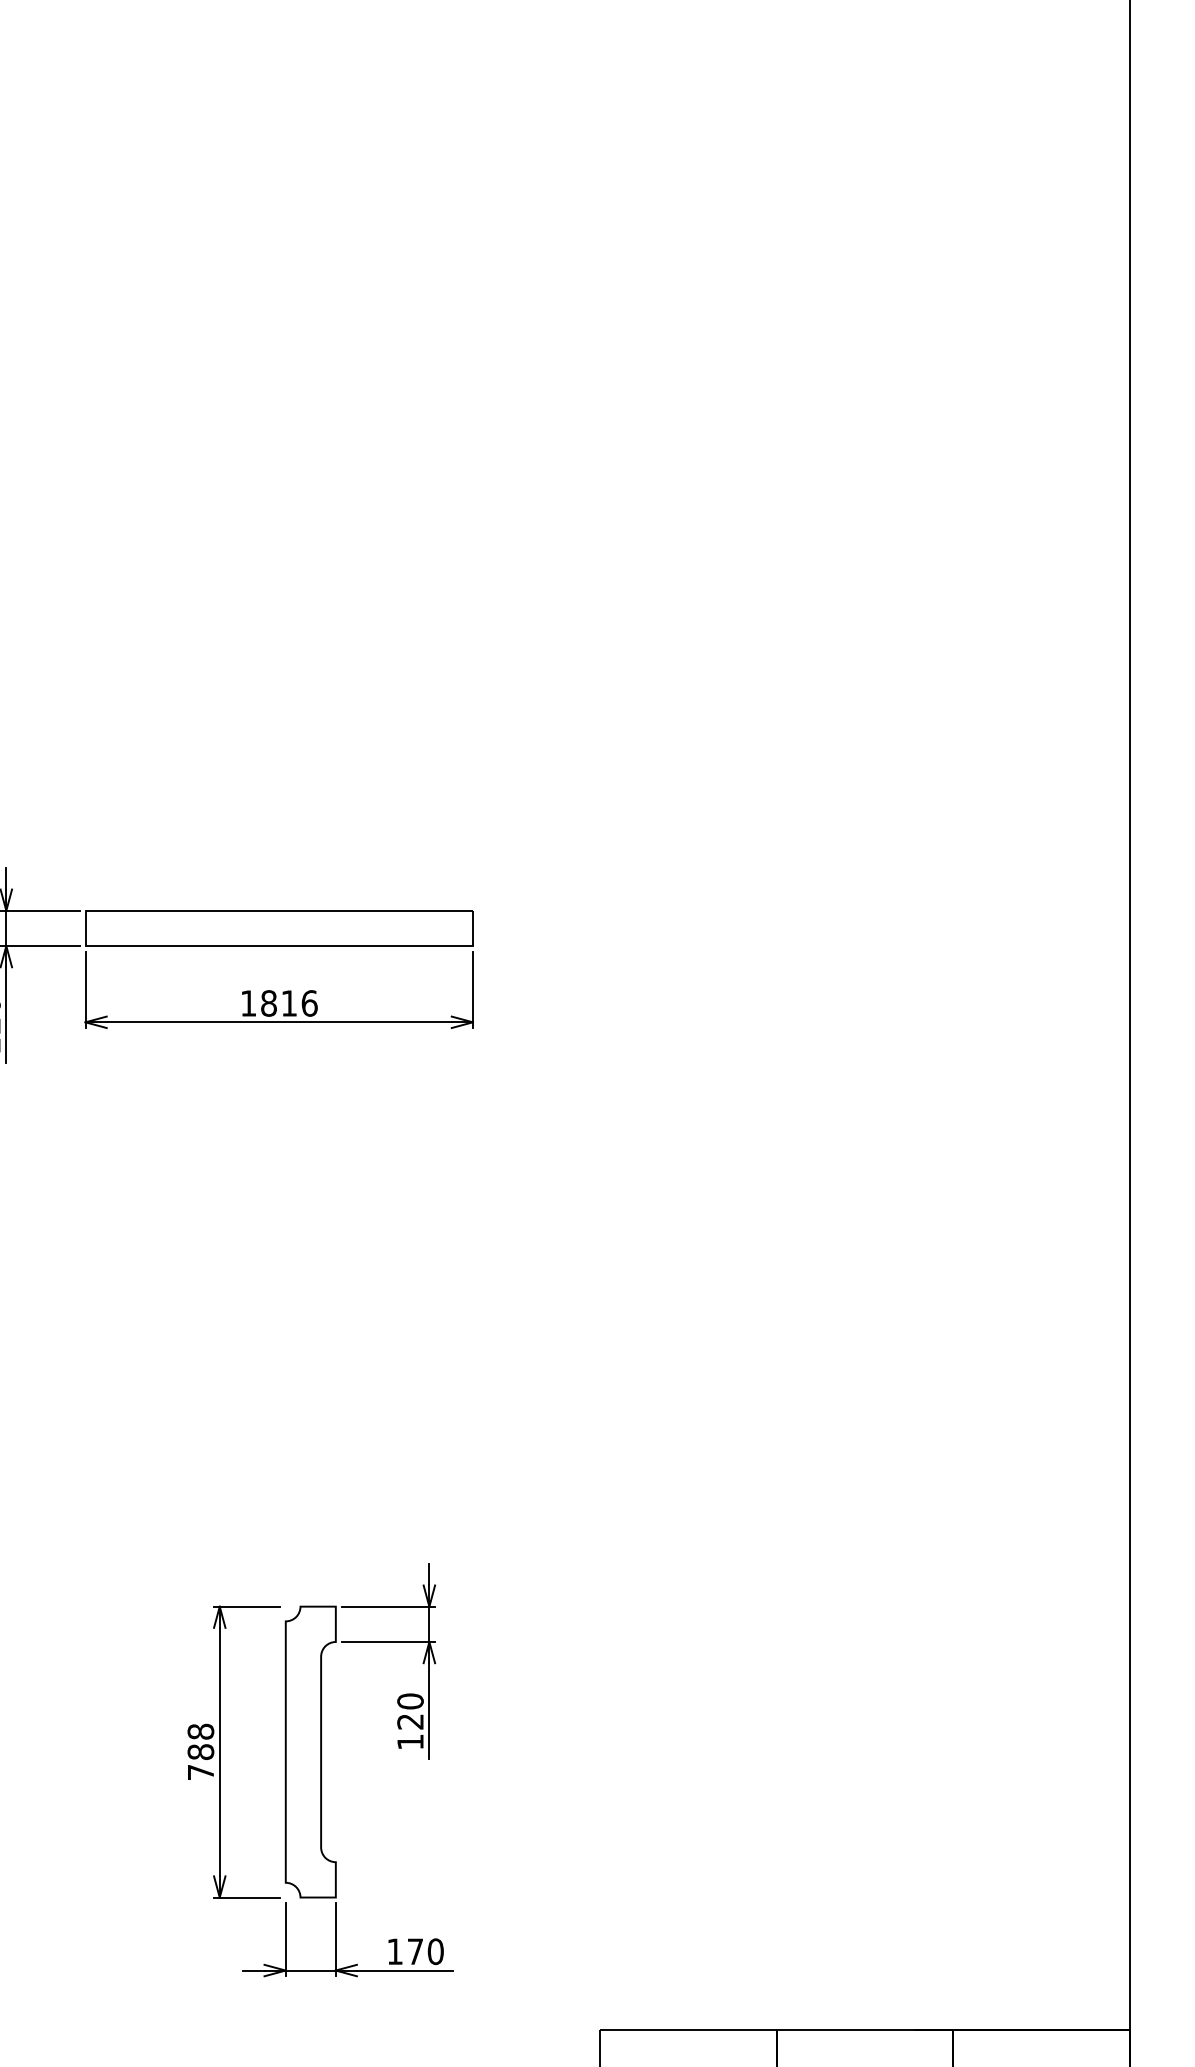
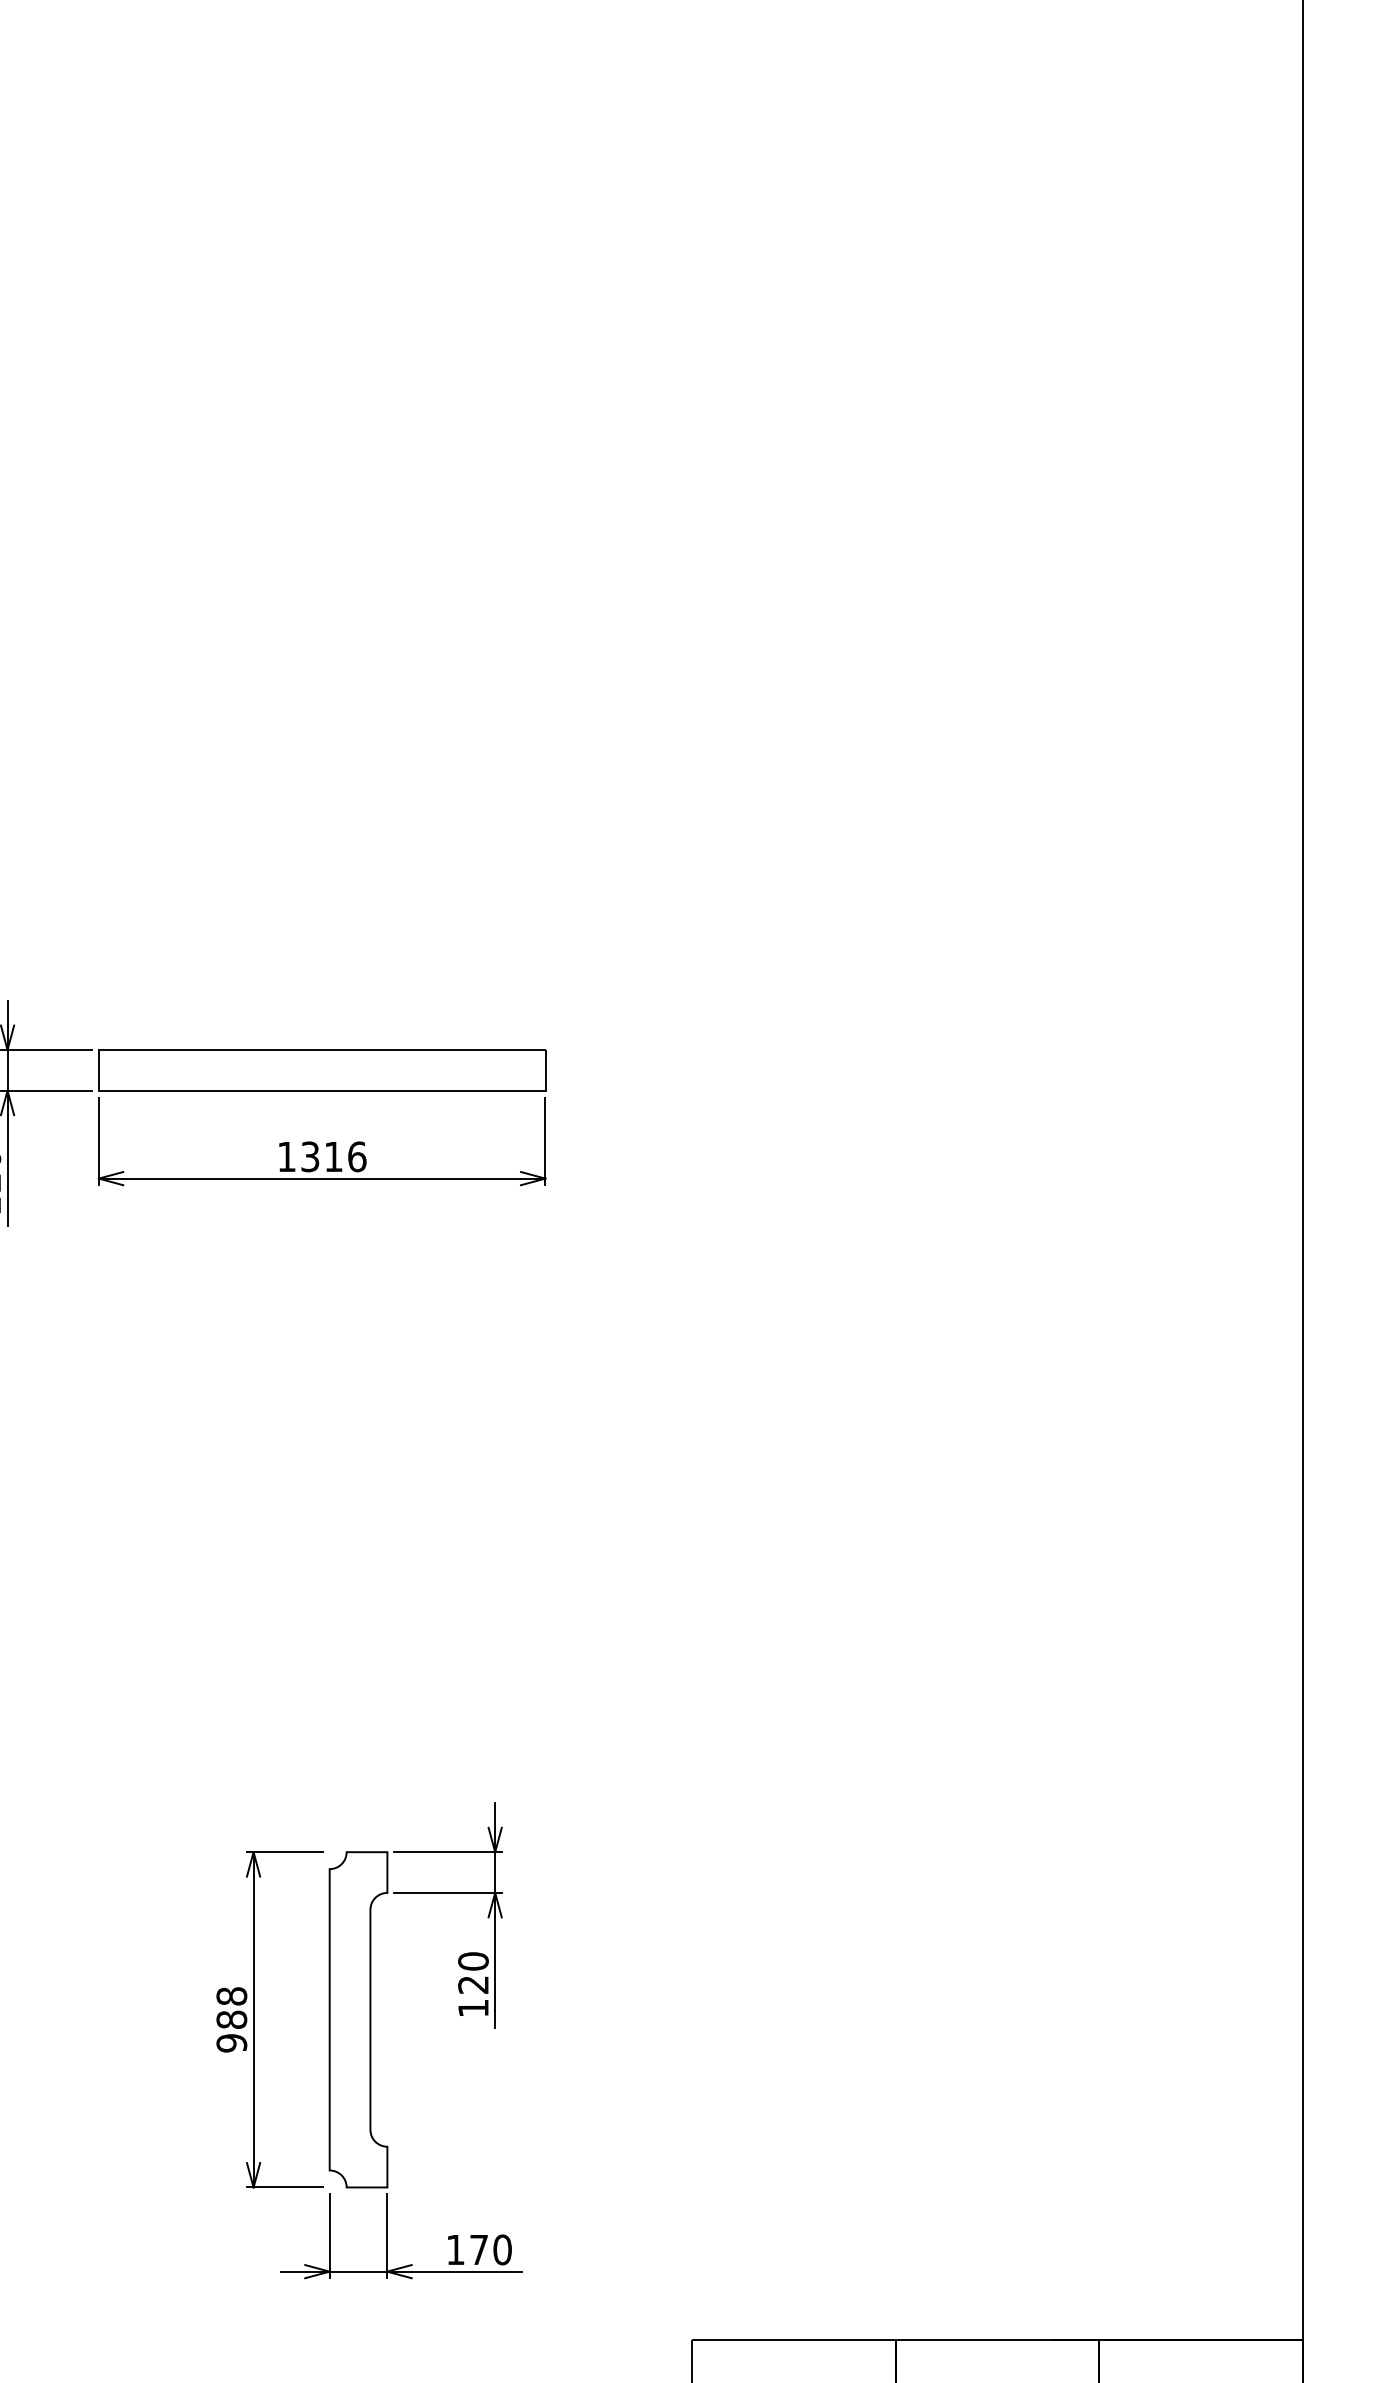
text: (268, 1003) -> (309, 1156), 1816 -> 1316
text: (200, 1772) -> (231, 2043), 788 -> 988

